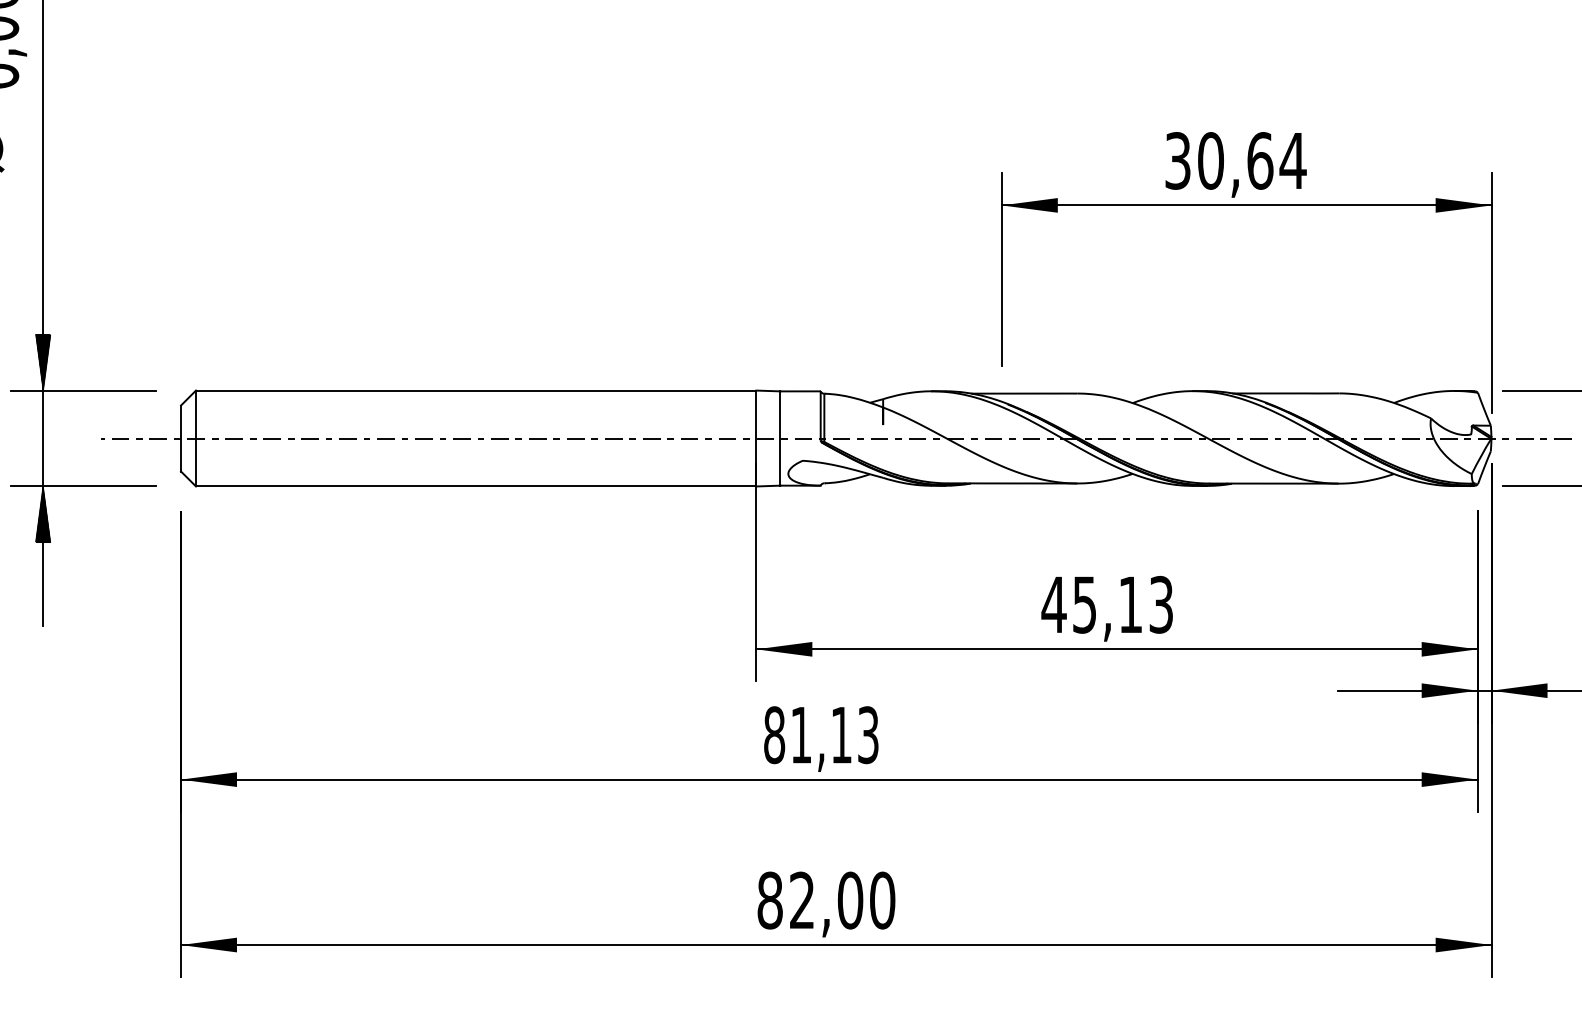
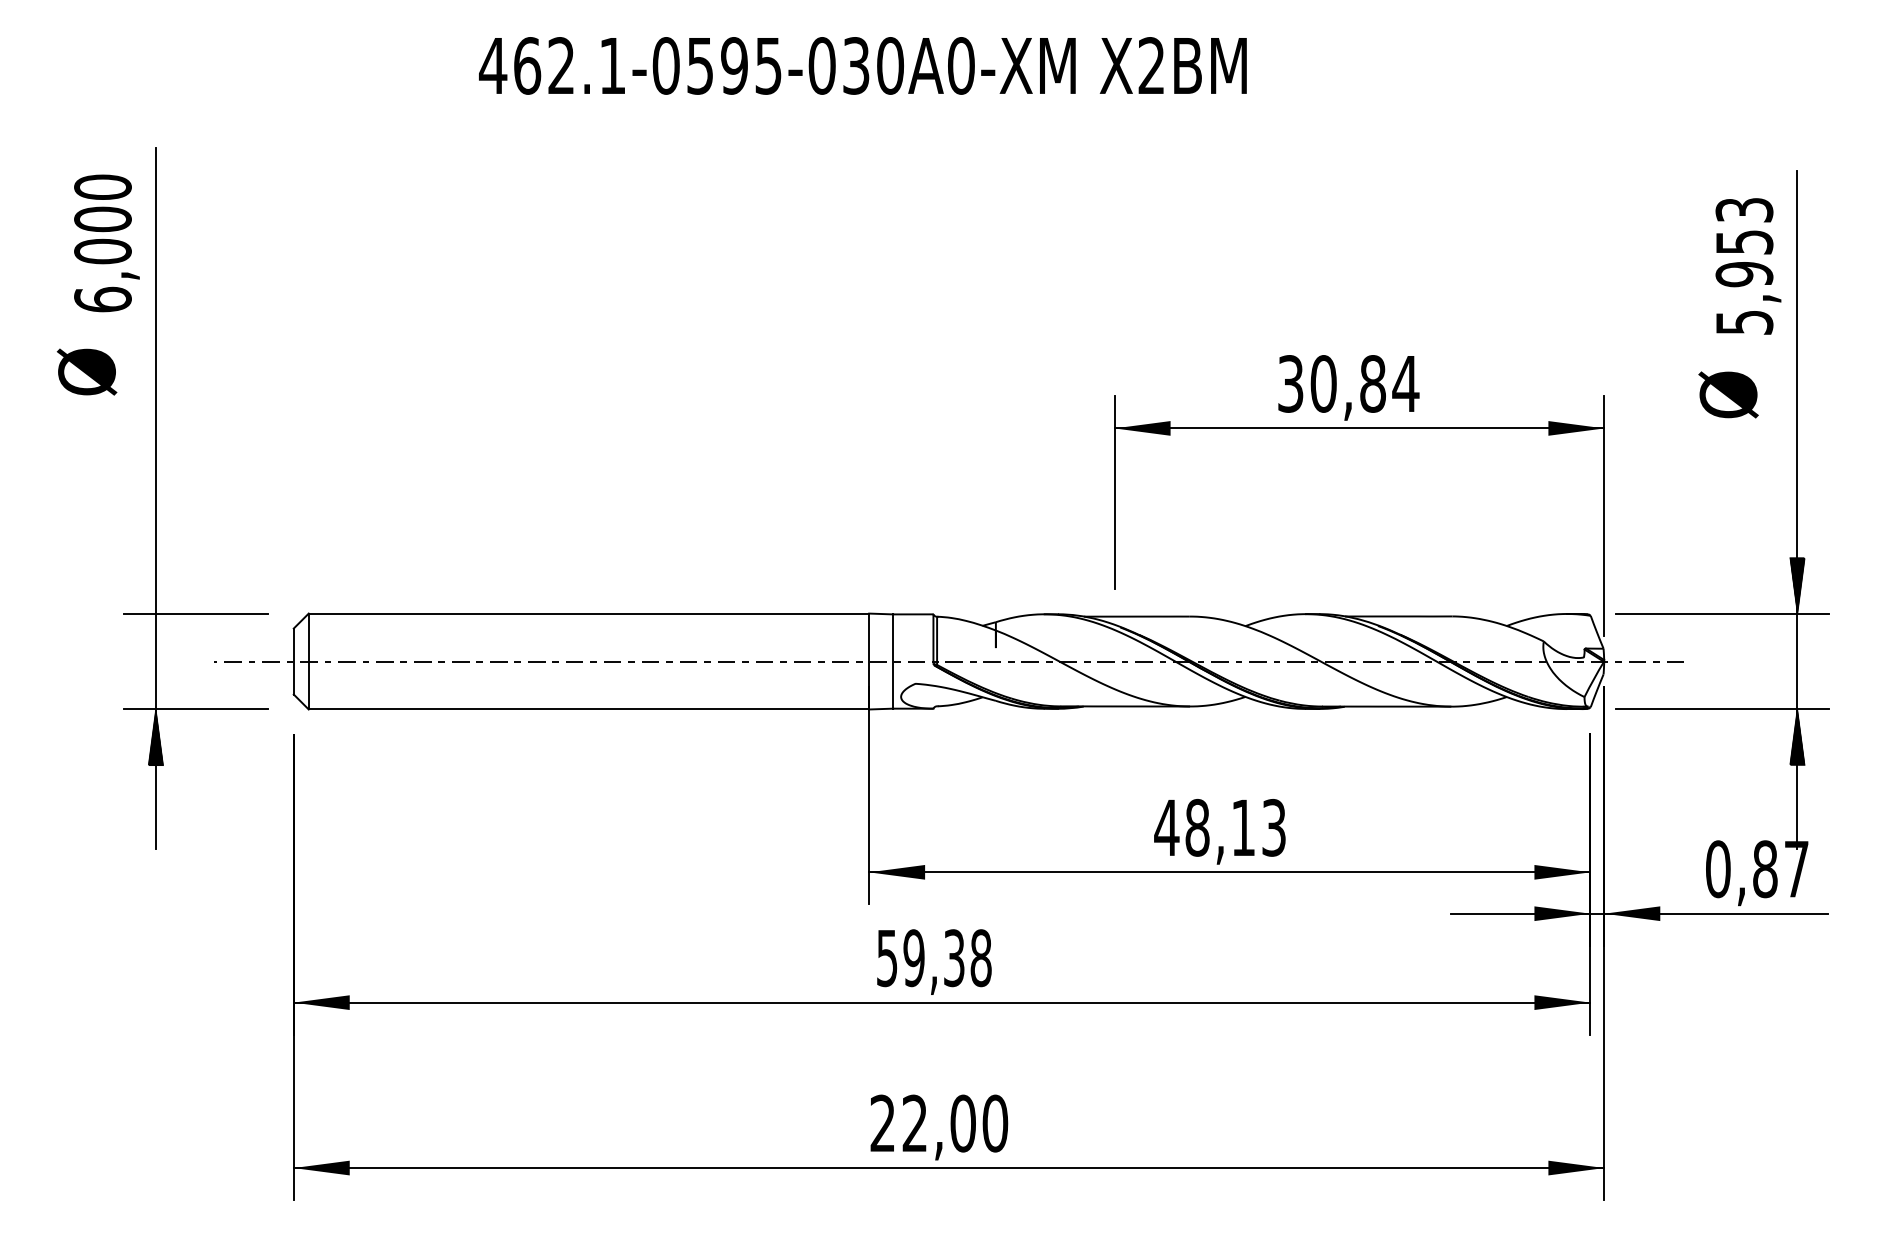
text: (1260, 160) -> (1373, 383), 30,64 -> 30,84
hatch: (42, 362) -> (155, 585), removed
text: (1084, 604) -> (1197, 827), 45,13 -> 48,13
text: (820, 735) -> (933, 958), 81,13 -> 59,38
text: (769, 900) -> (882, 1123), 82,00 -> 22,00

